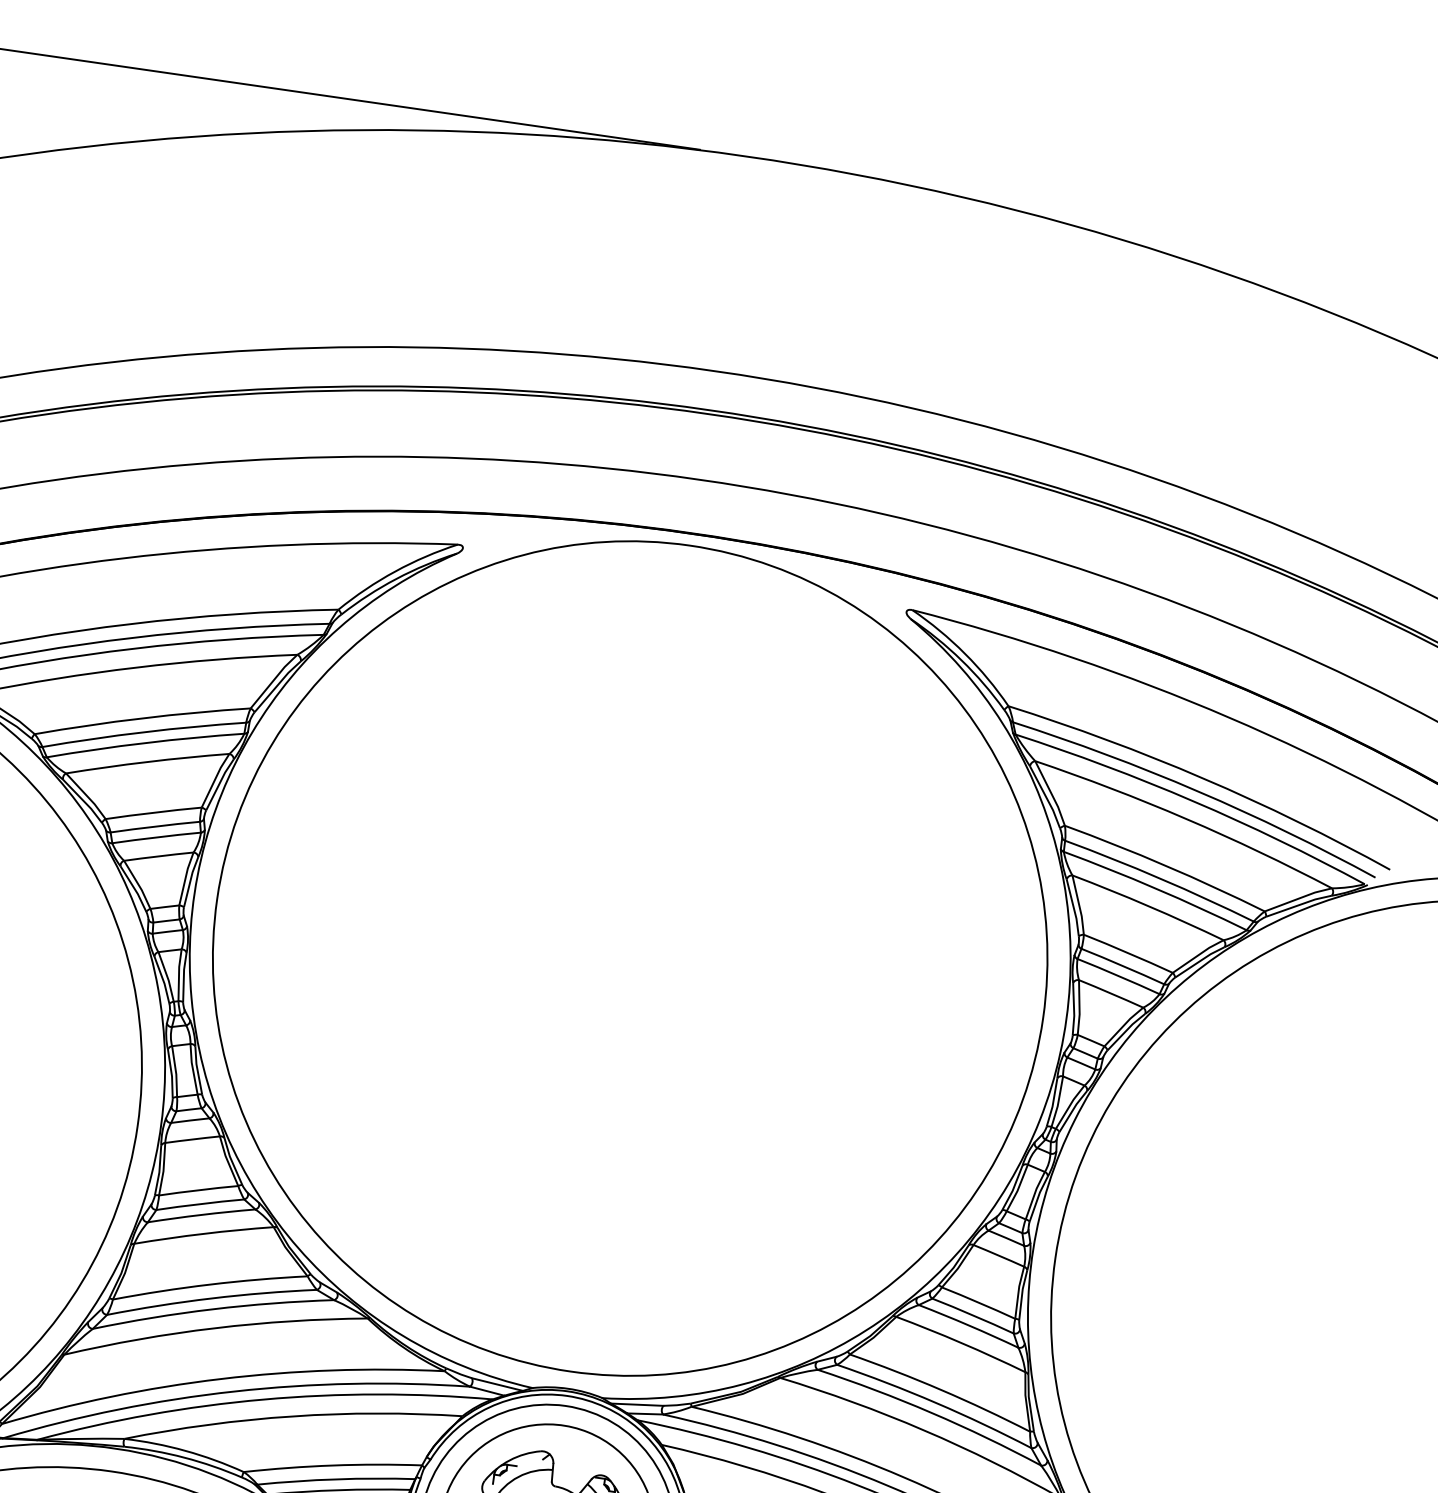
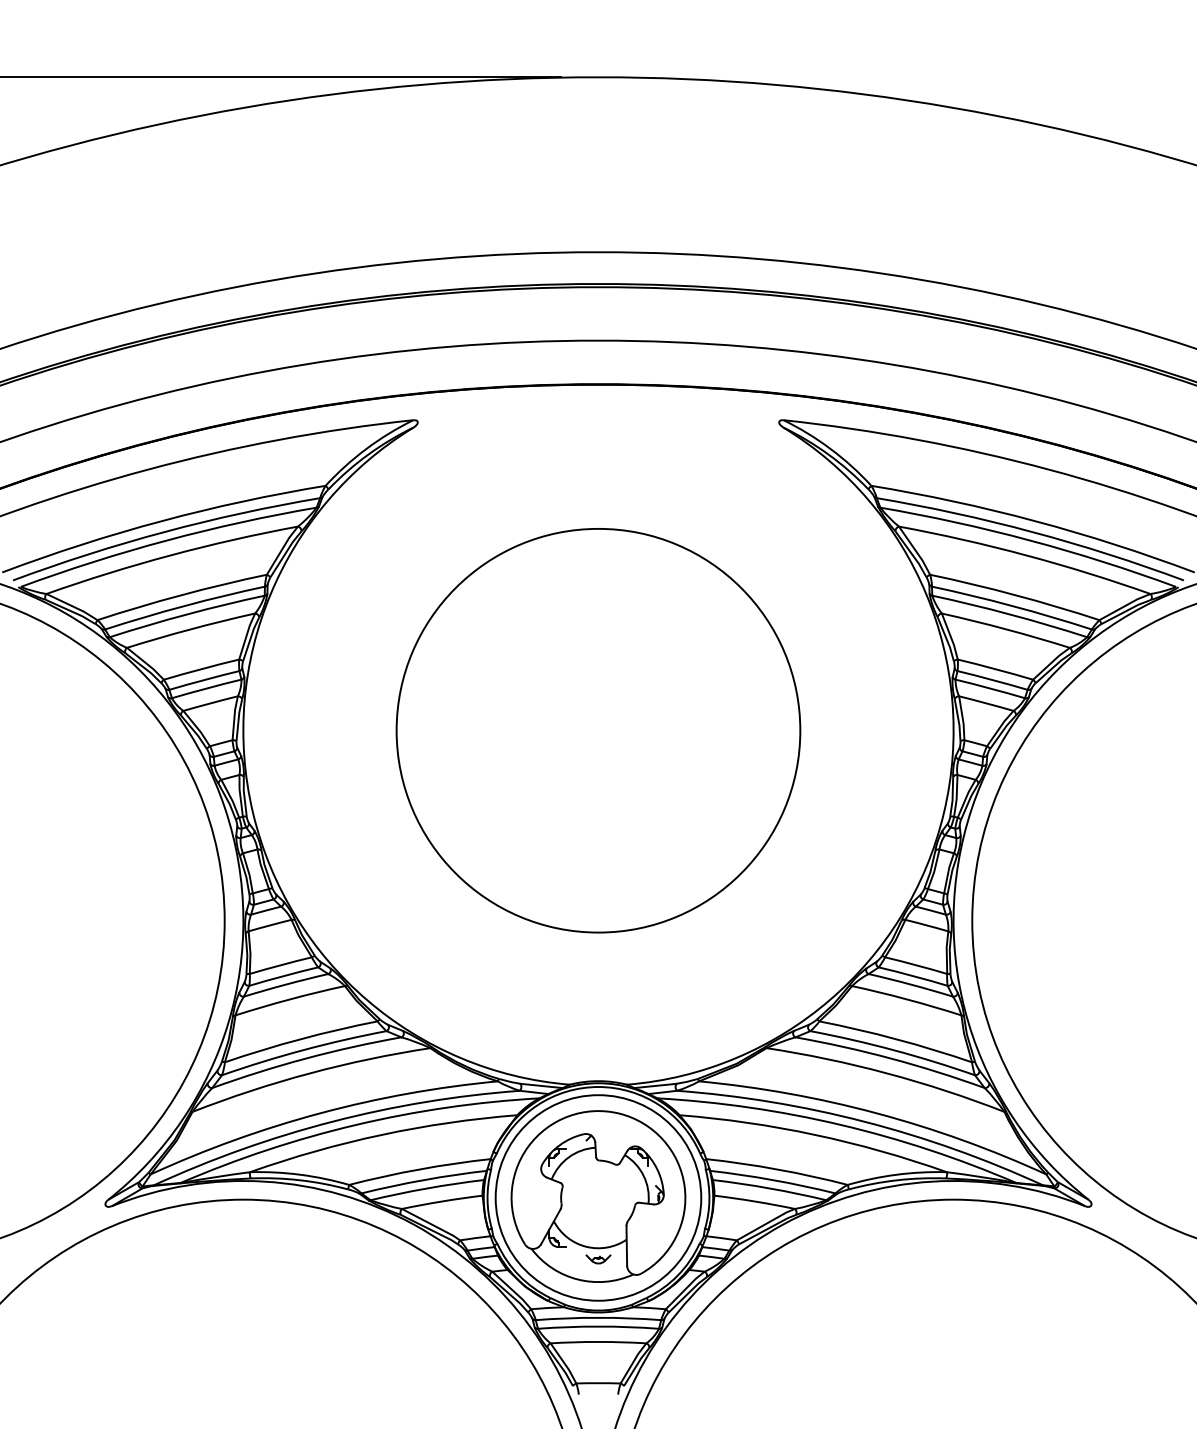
circle: (630, 958) -> (598, 730), size x0.6

